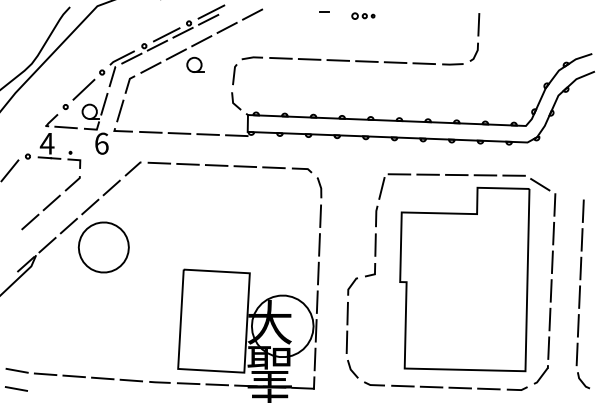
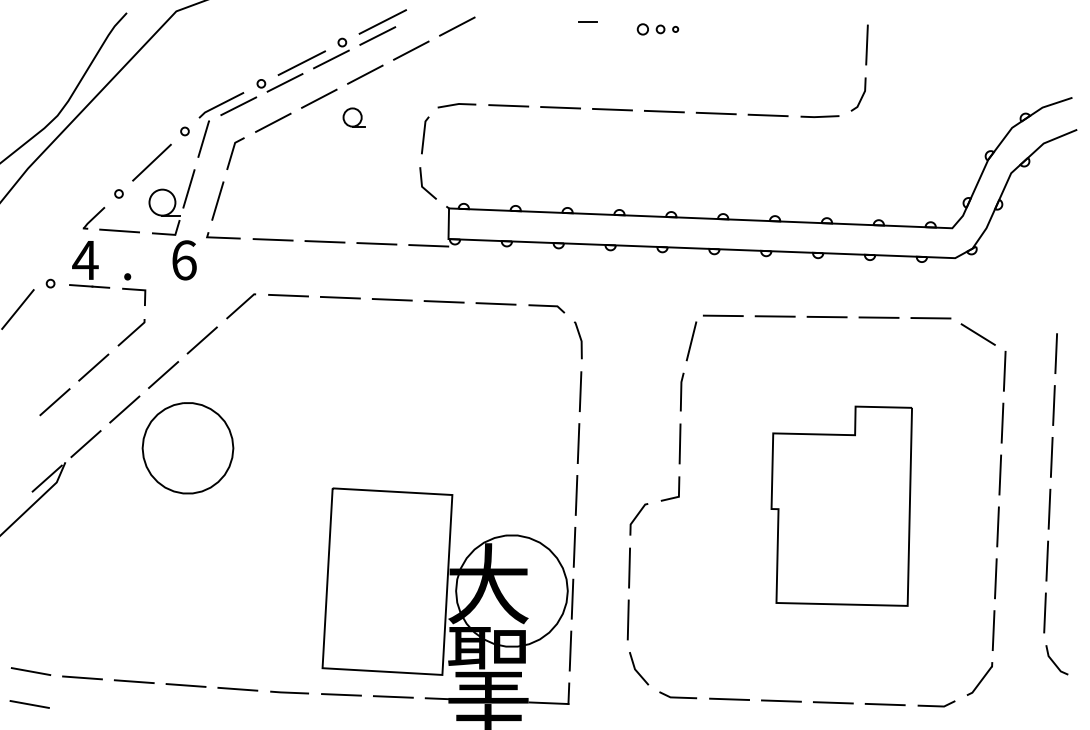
part: (195, 64) -> (353, 116), size x0.7
part: (464, 279) -> (841, 506), size x0.6
part: (582, 294) -> (1054, 504), moved

